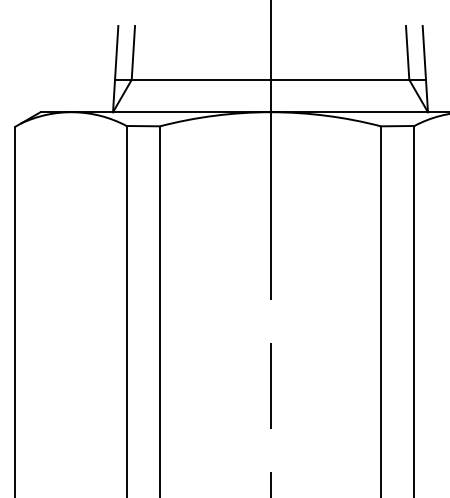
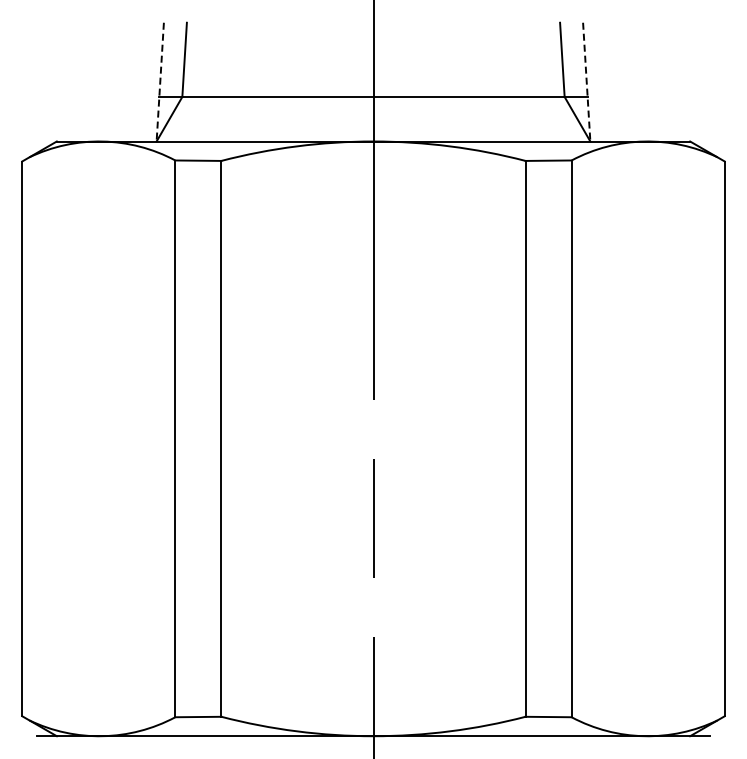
line: (115, 69) -> (160, 82), solid -> dashed
line: (425, 69) -> (586, 82), solid -> dashed

